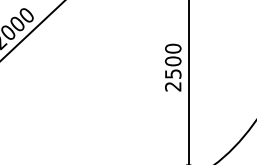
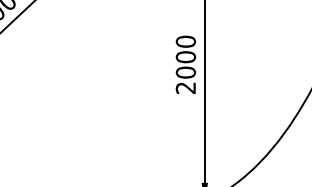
text: (173, 73) -> (186, 71), 2500 -> 2000

